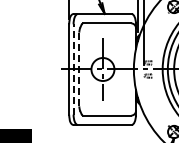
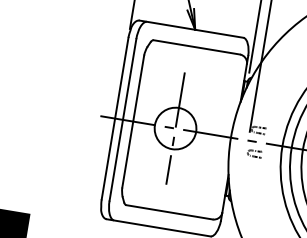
line: (73, 69) -> (122, 119), dashed -> solid
line: (79, 69) -> (133, 121), dashed -> solid

